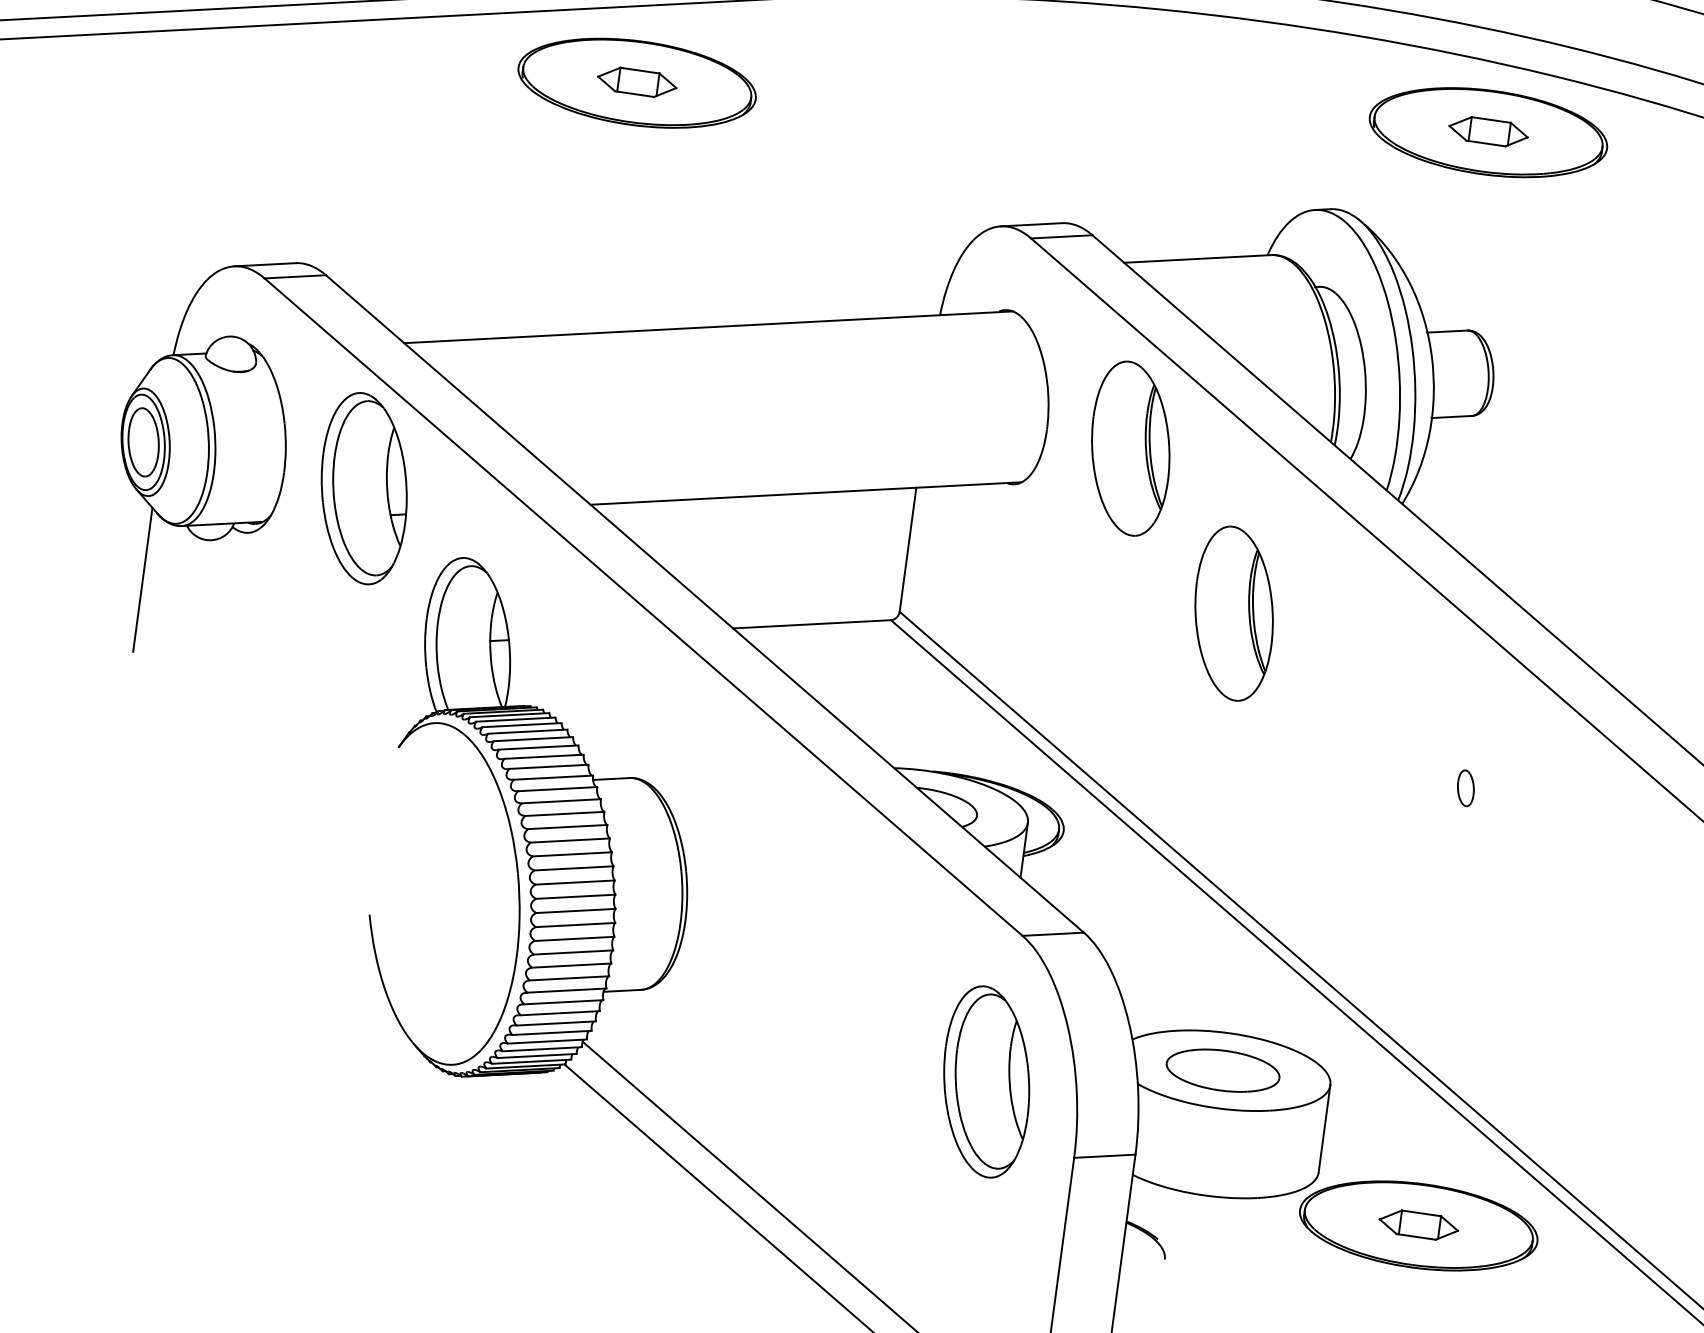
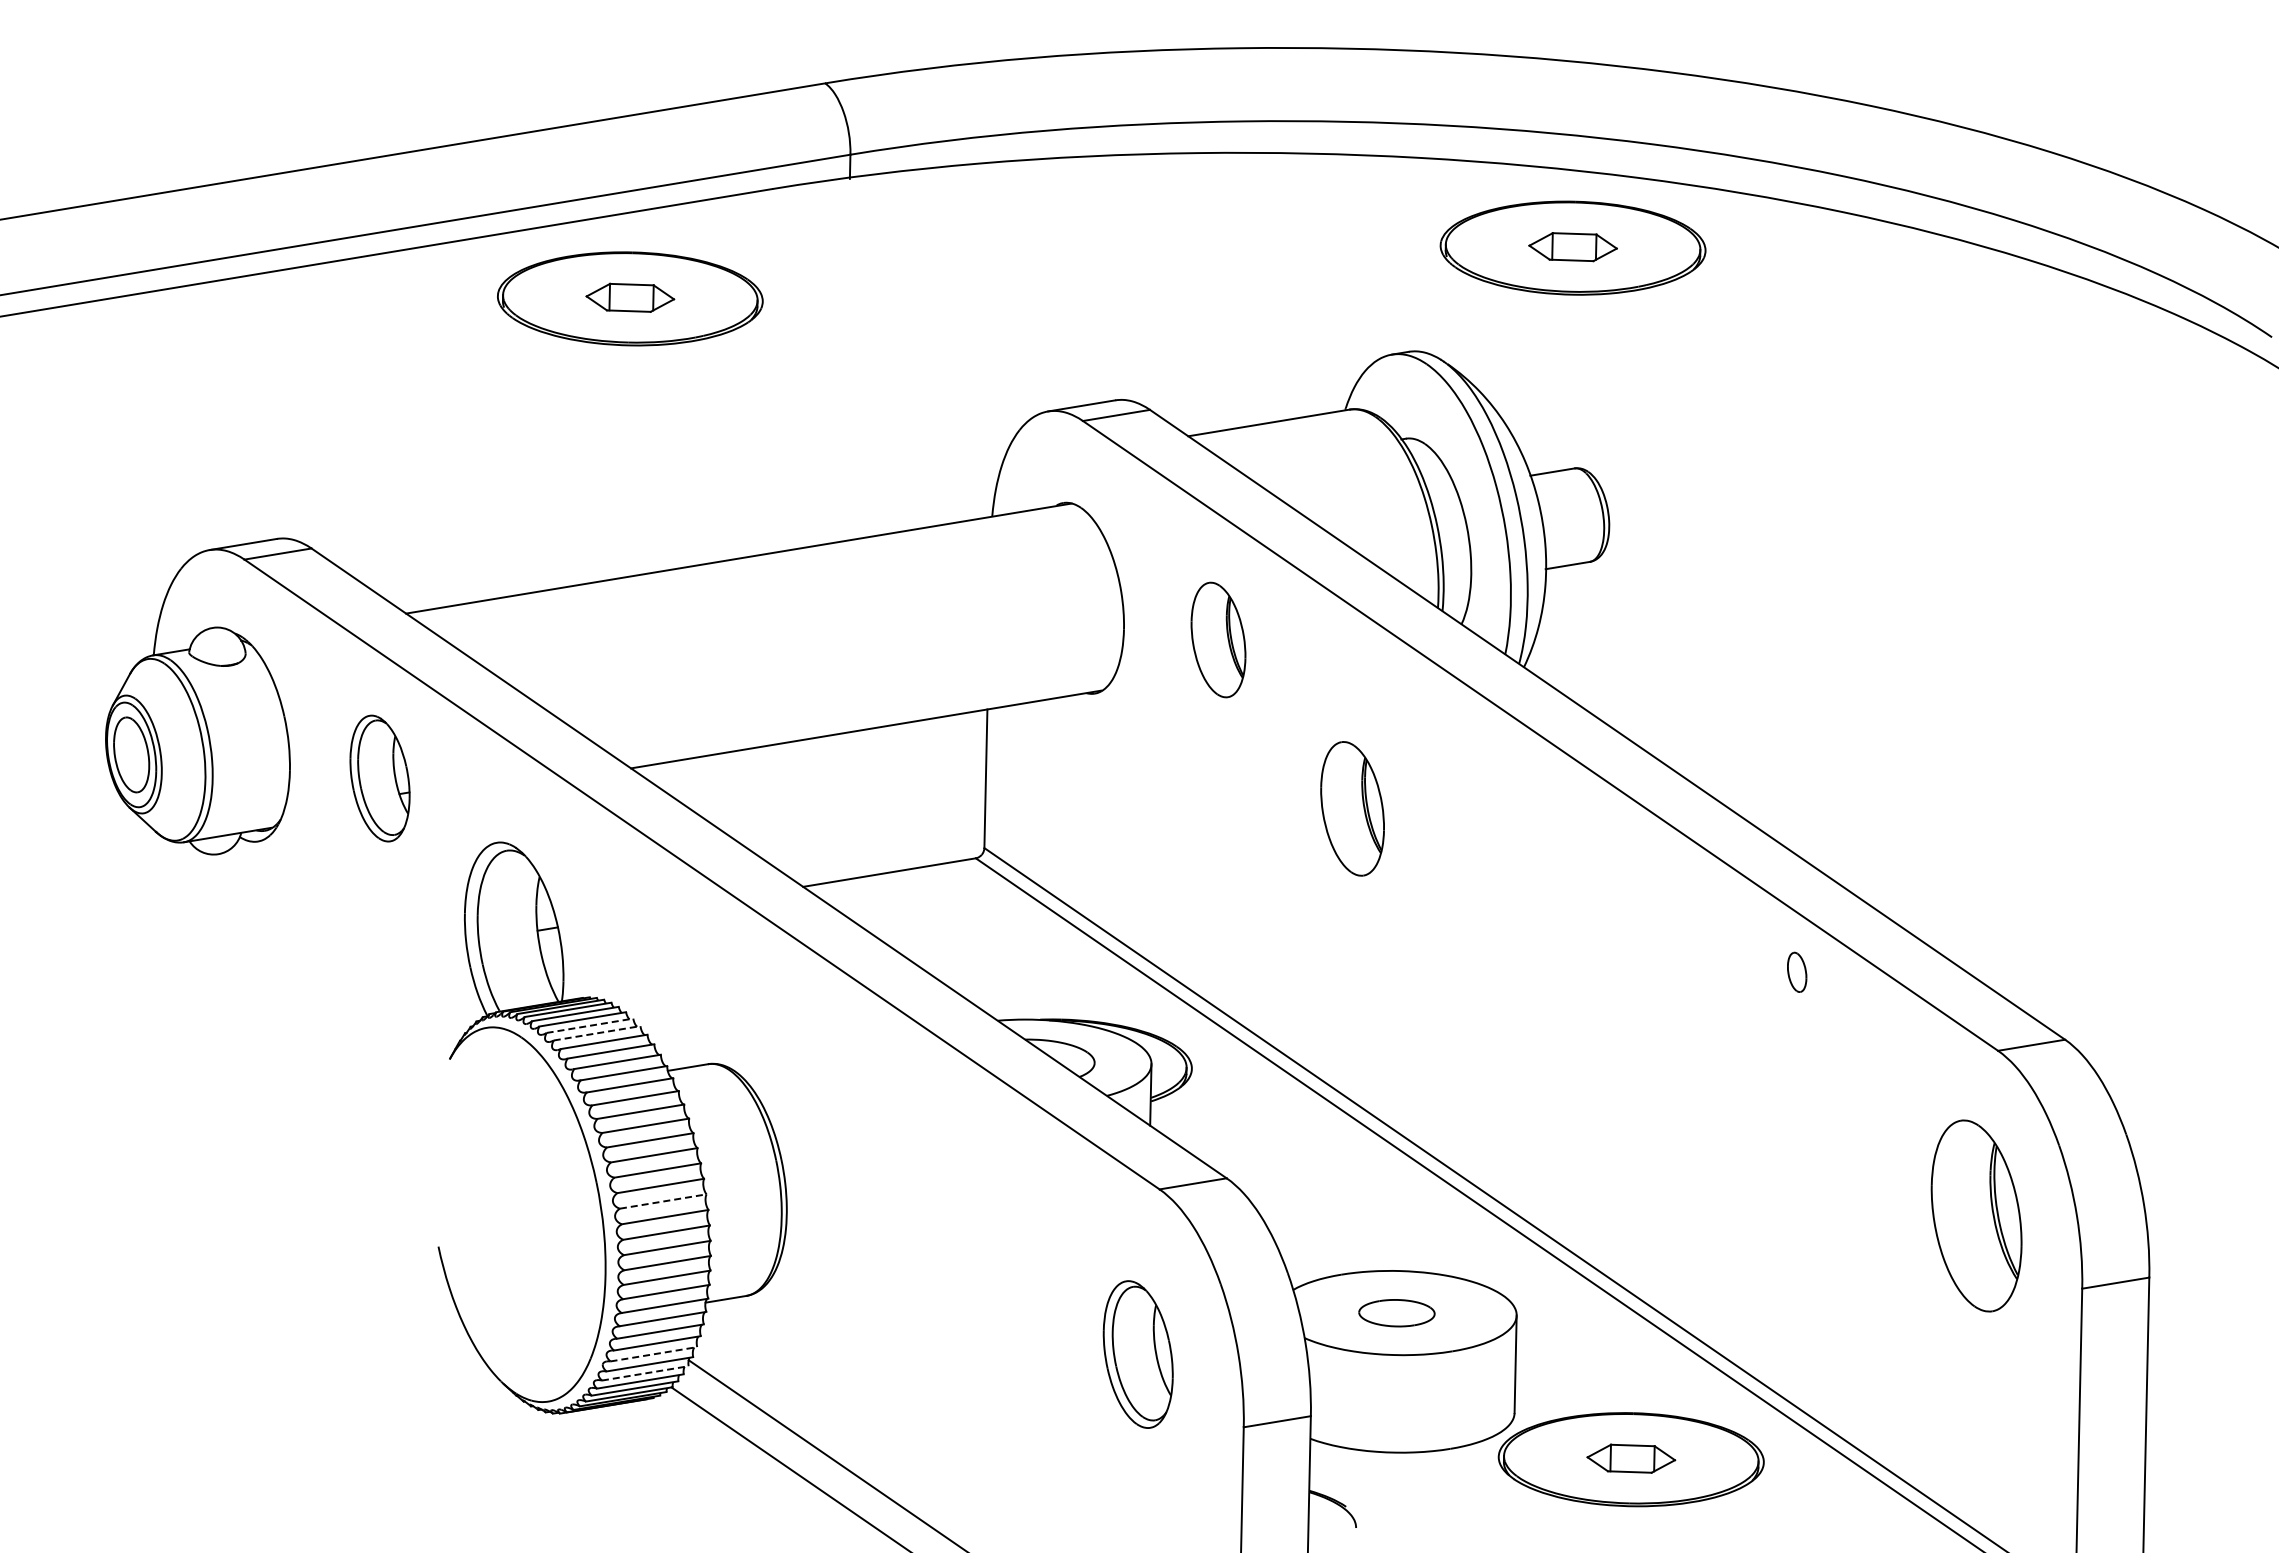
part: (1130, 448) -> (1218, 639), size x0.6
part: (363, 488) -> (379, 778), size x0.6
line: (142, 579) -> (147, 905), removed
part: (1234, 613) -> (1352, 808), size x0.7
line: (527, 731) -> (589, 1025), solid -> dashed
line: (533, 739) -> (597, 1033), solid -> dashed
part: (1466, 787) -> (1797, 971), moved
line: (576, 896) -> (663, 1201), solid -> dashed
line: (551, 1033) -> (653, 1354), solid -> dashed
line: (542, 1049) -> (645, 1373), solid -> dashed
part: (1222, 1071) -> (1396, 1313), size x0.6
part: (987, 1081) -> (1138, 1354), size x0.7

